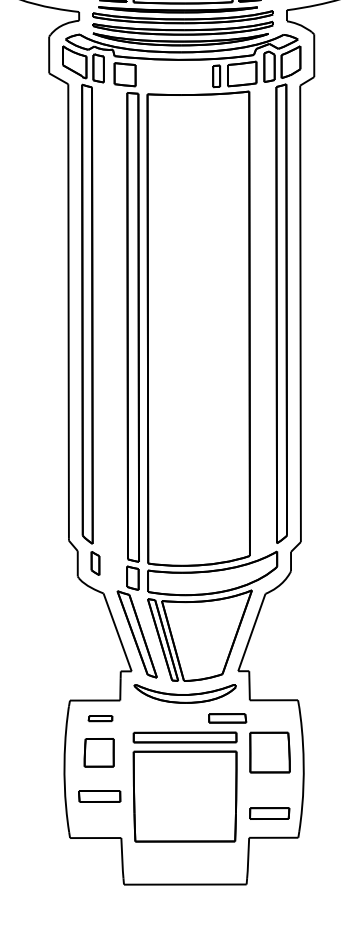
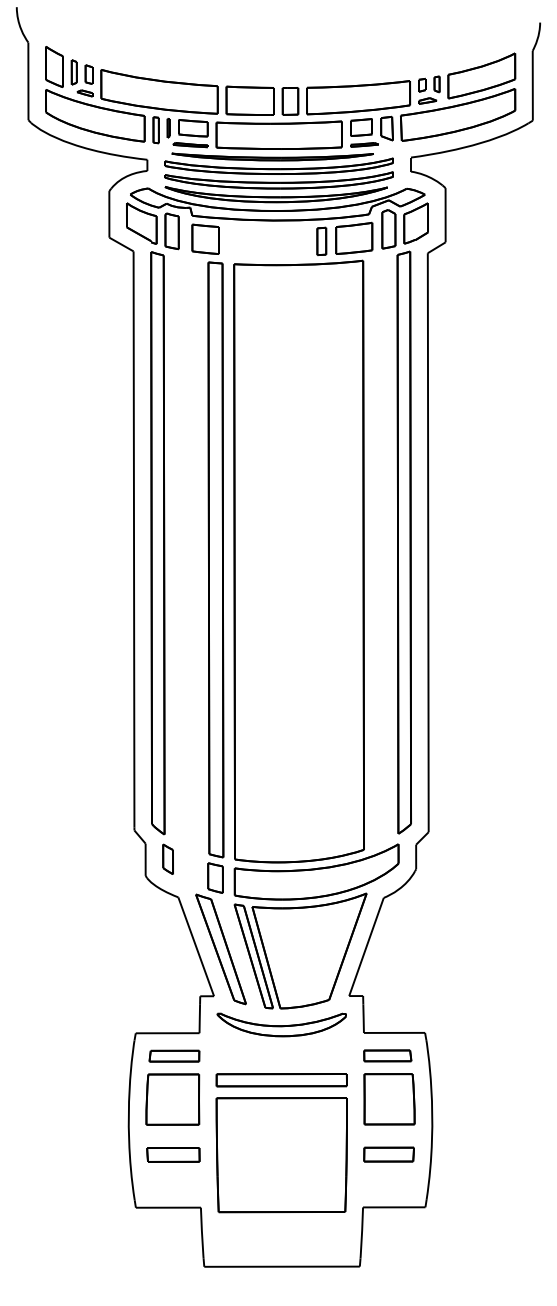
part: (100, 718) -> (174, 1055), size x1.67
part: (227, 718) -> (387, 1055), moved
part: (98, 752) -> (172, 1099), size x1.43
part: (269, 813) -> (388, 1154), moved

